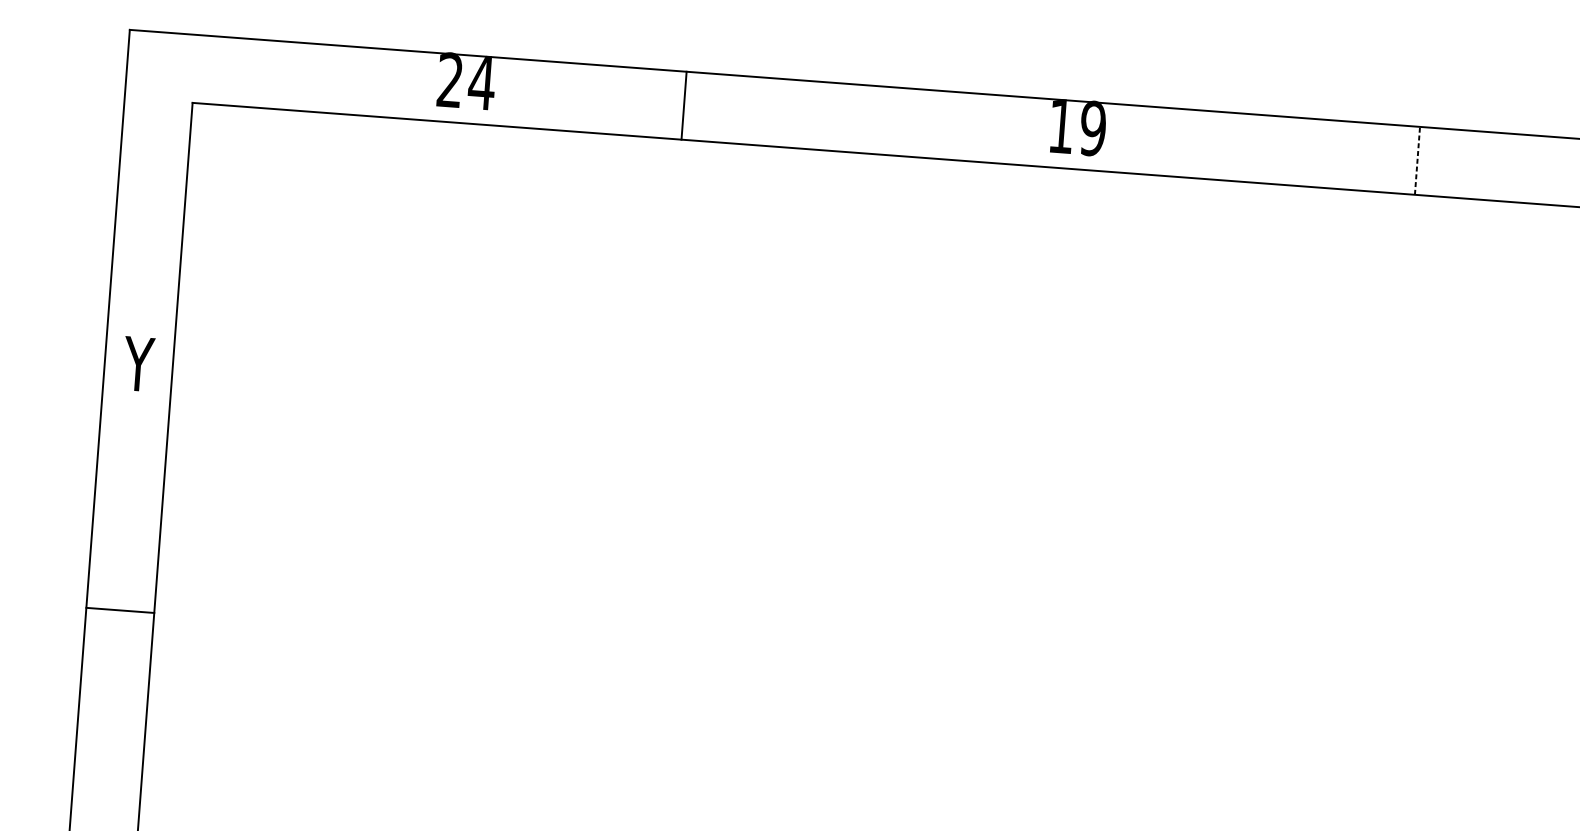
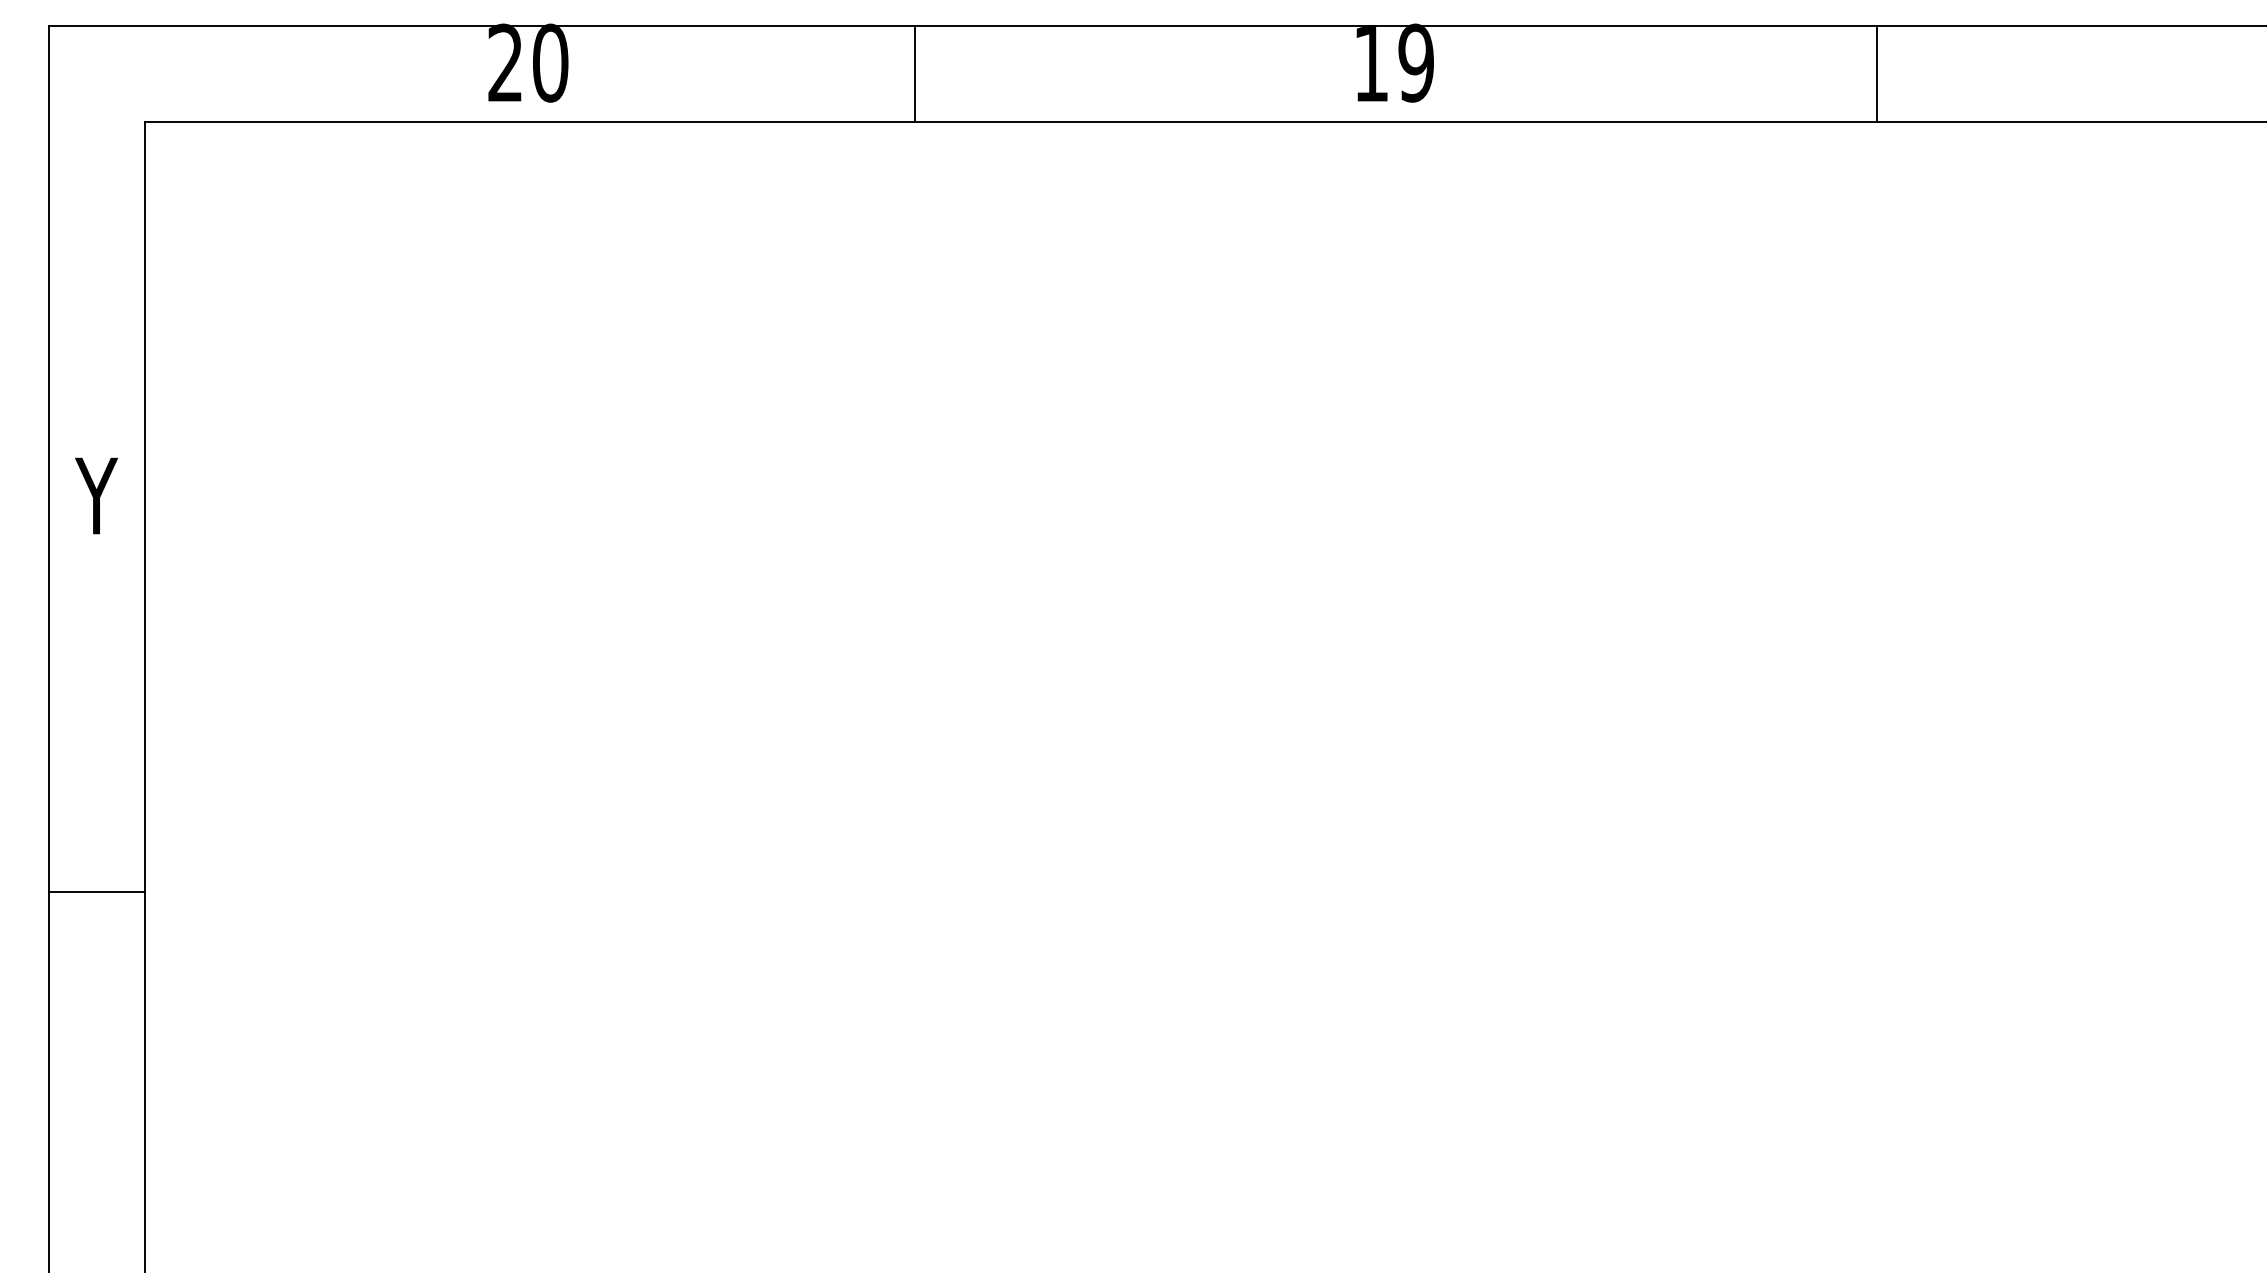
text: (482, 82) -> (550, 62), 24 -> 20
line: (684, 105) -> (914, 74), moved
line: (1417, 160) -> (1876, 73), dashed -> solid
line: (120, 610) -> (96, 891), moved

